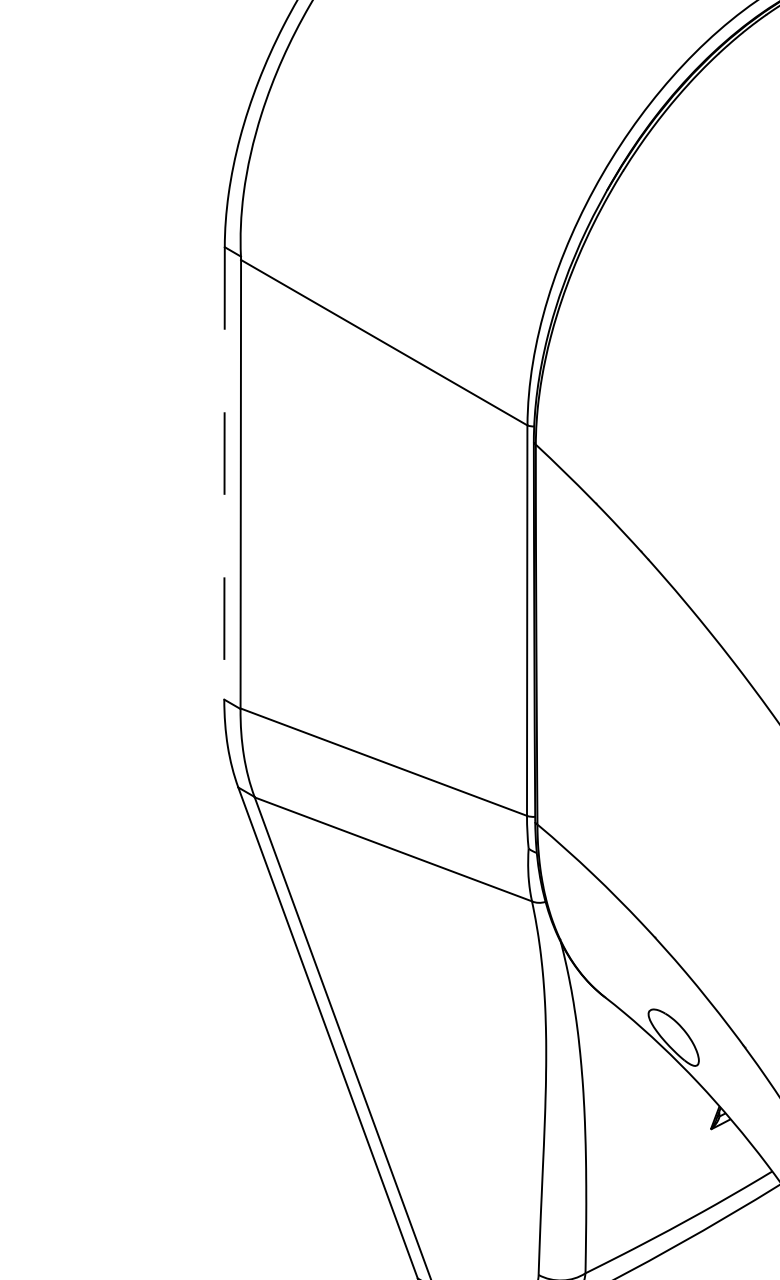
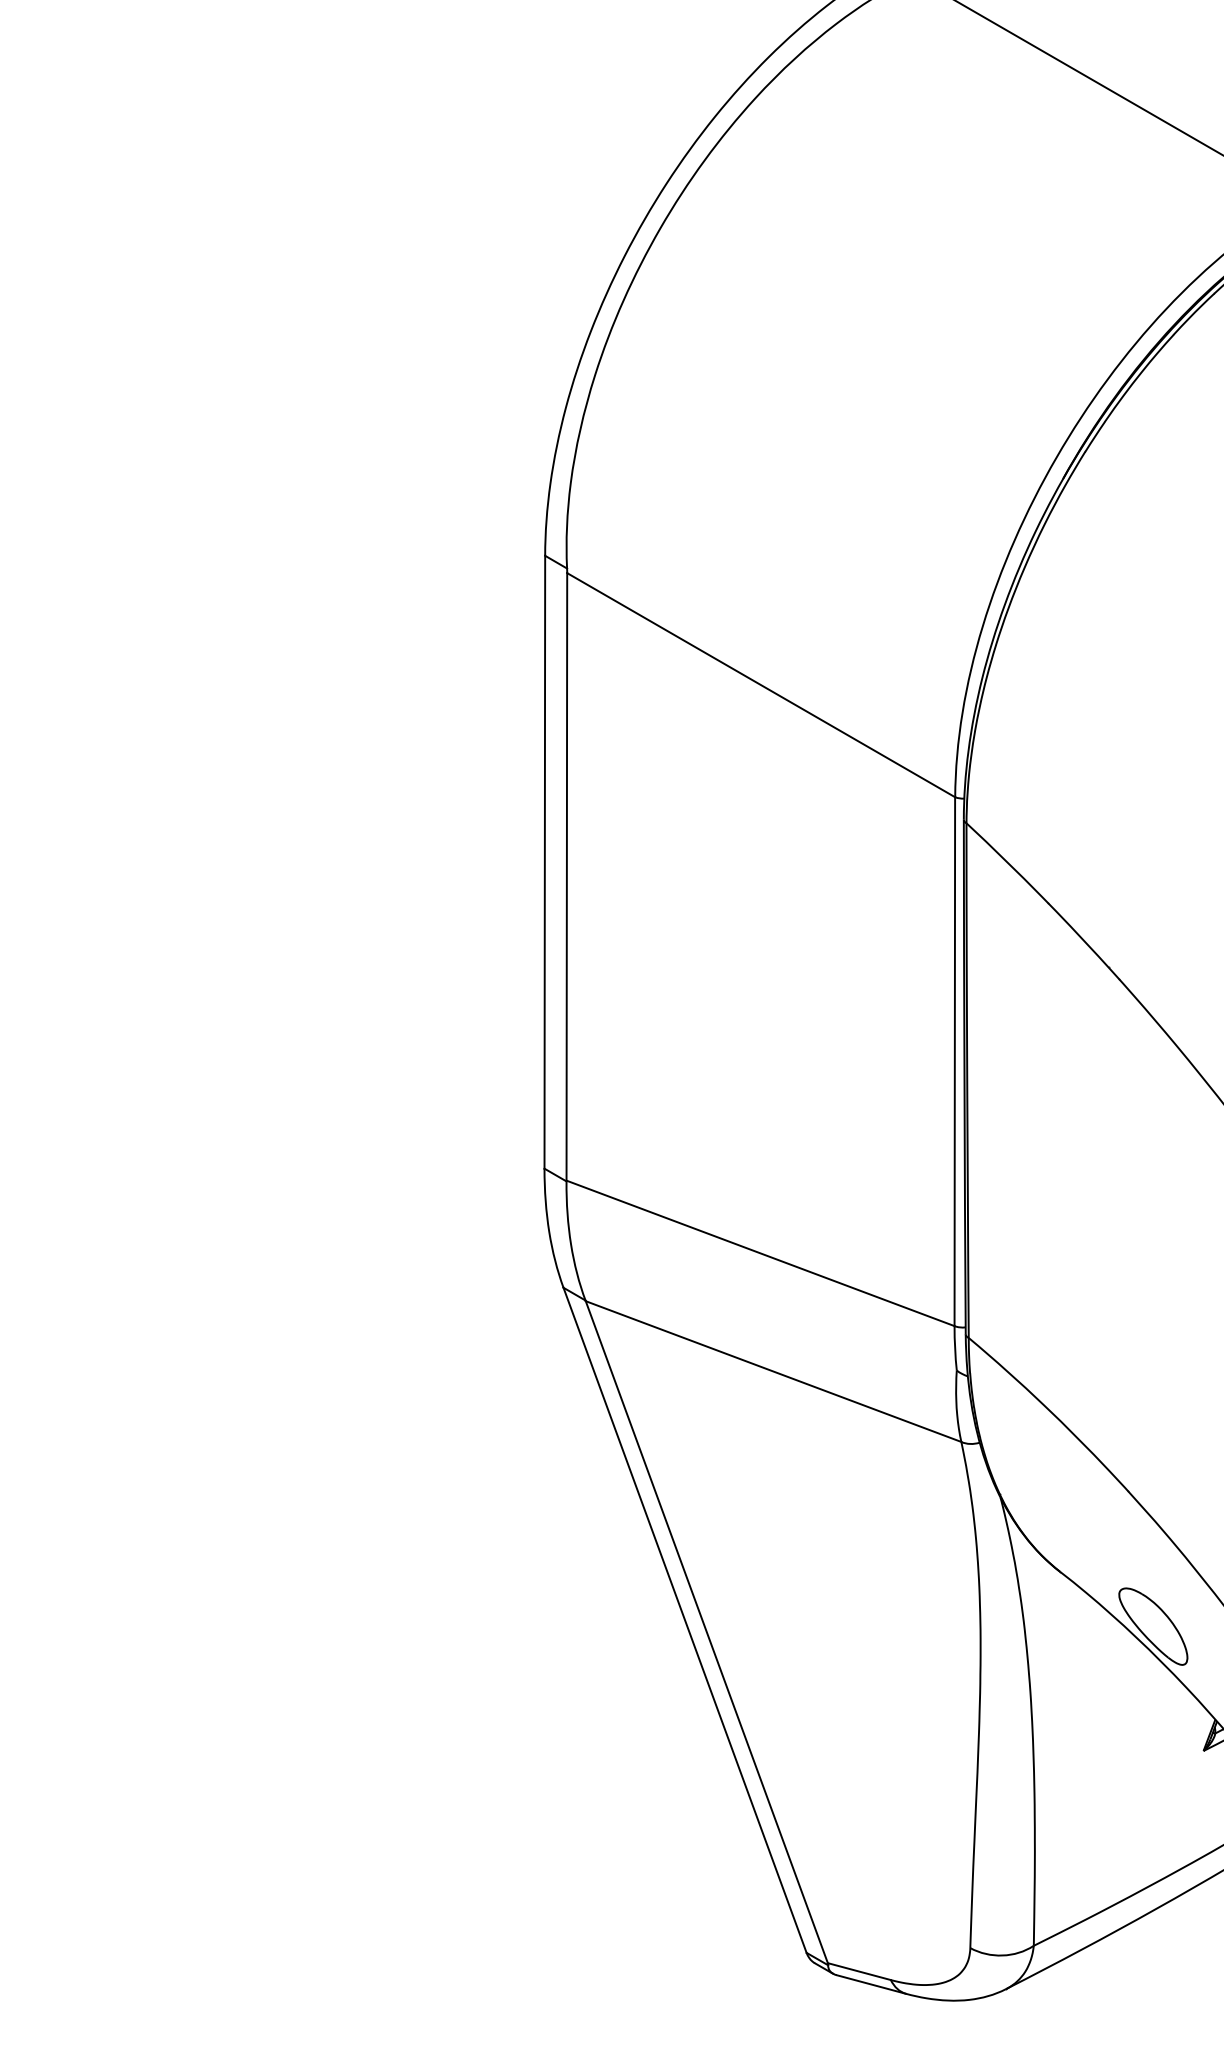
line: (224, 473) -> (544, 862), dashed -> solid

